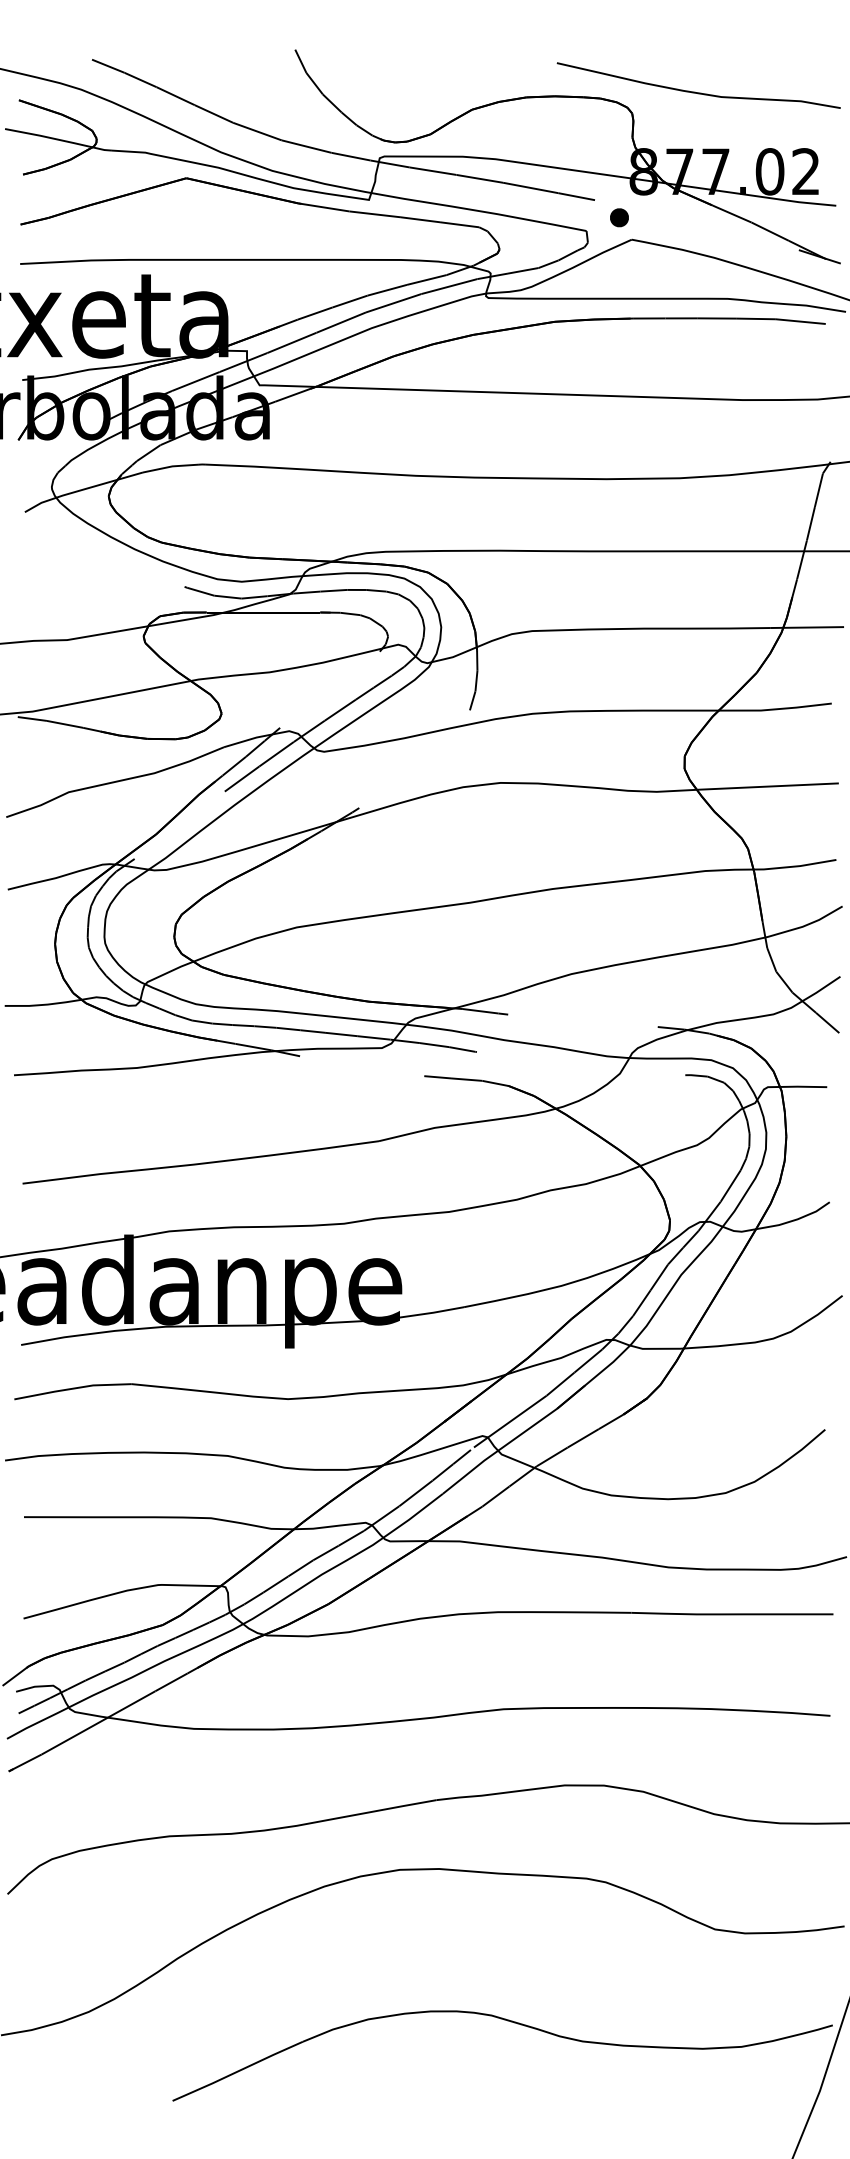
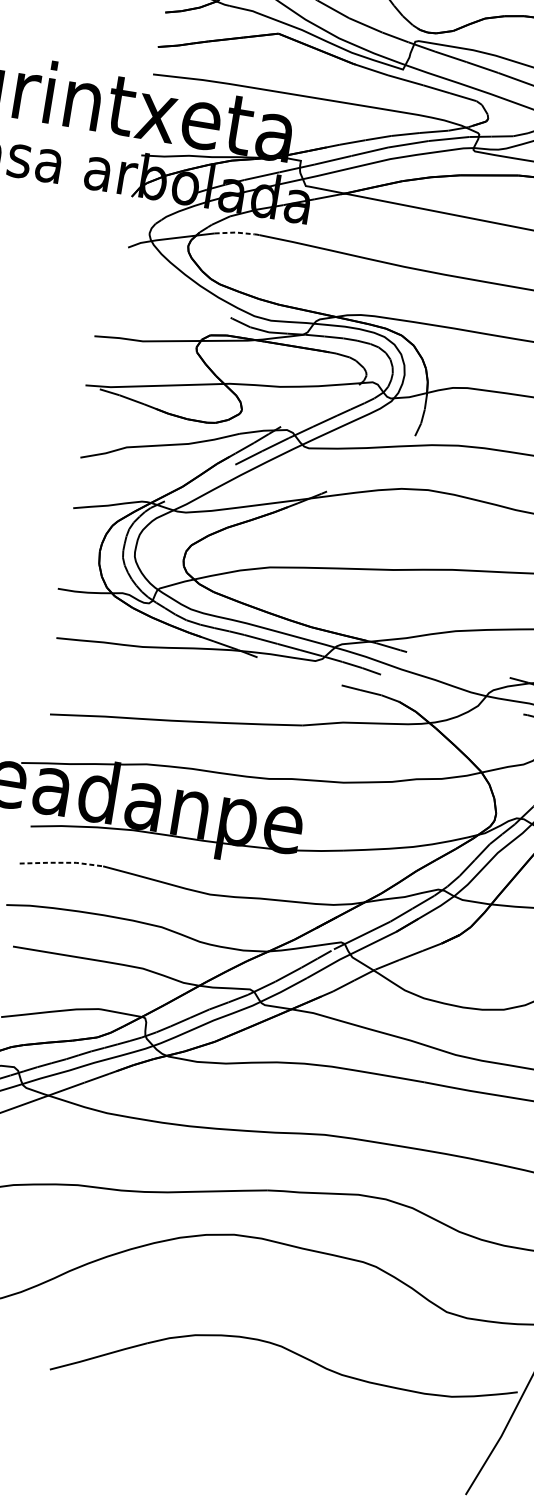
line: (171, 466) -> (235, 232), solid -> dashed
line: (72, 1388) -> (61, 862), solid -> dashed

